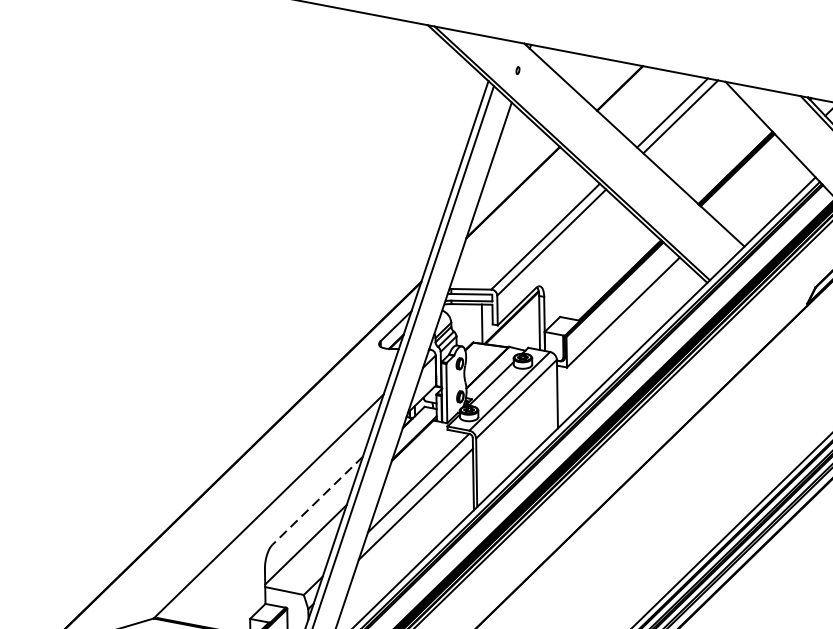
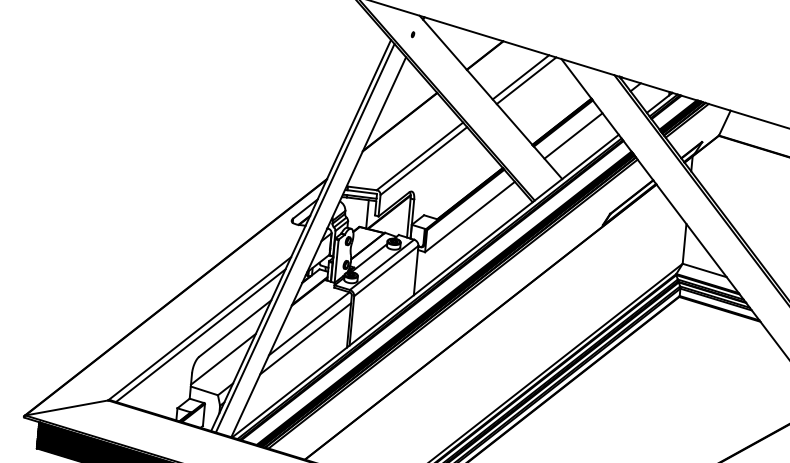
line: (753, 185) -> (573, 135), added
line: (317, 500) -> (235, 328), dashed -> solid
line: (270, 515) -> (200, 335), added

